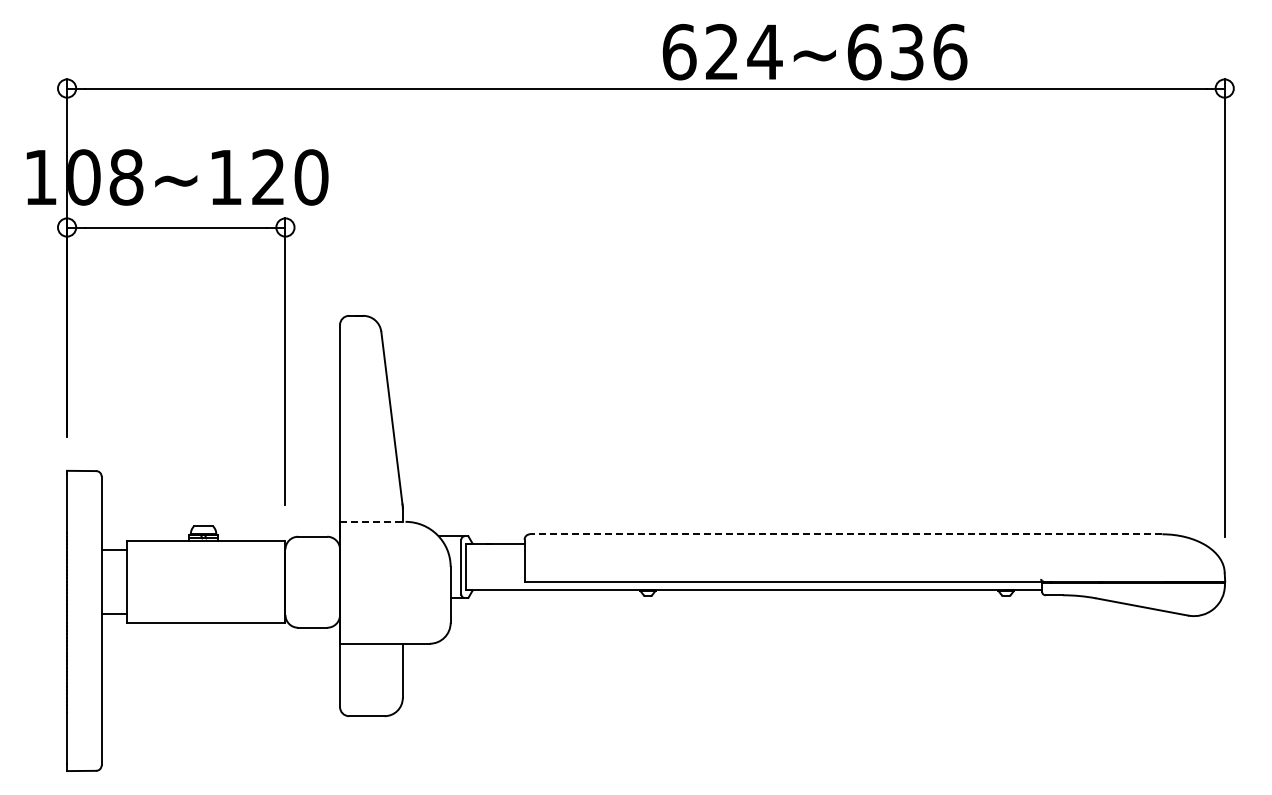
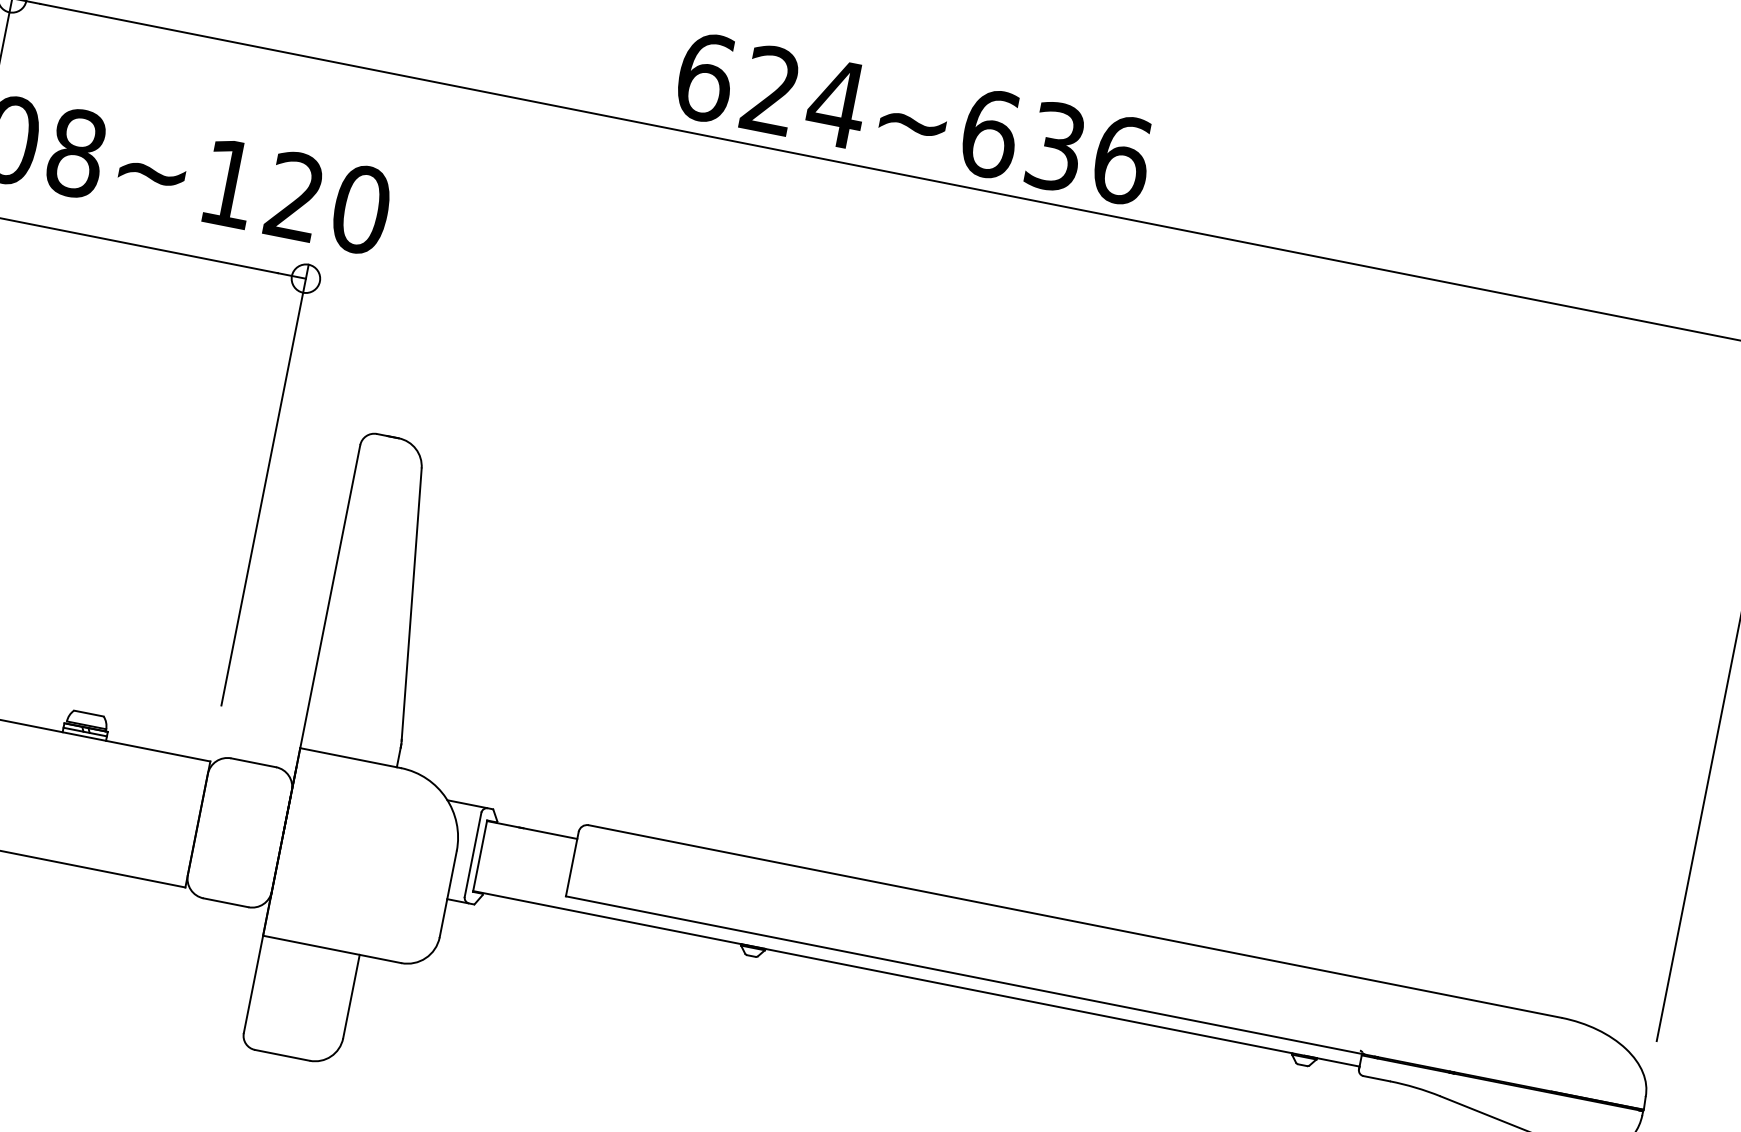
text: (814, 52) -> (913, 119), moved
line: (372, 521) -> (350, 757), dashed -> solid
line: (845, 534) -> (1074, 921), dashed -> solid

